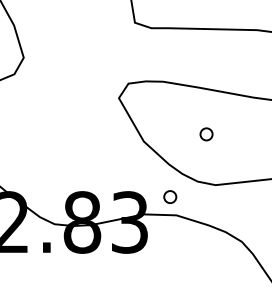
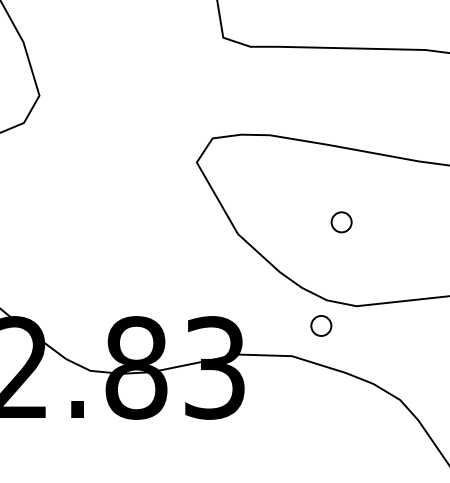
part: (170, 196) -> (321, 324), moved

